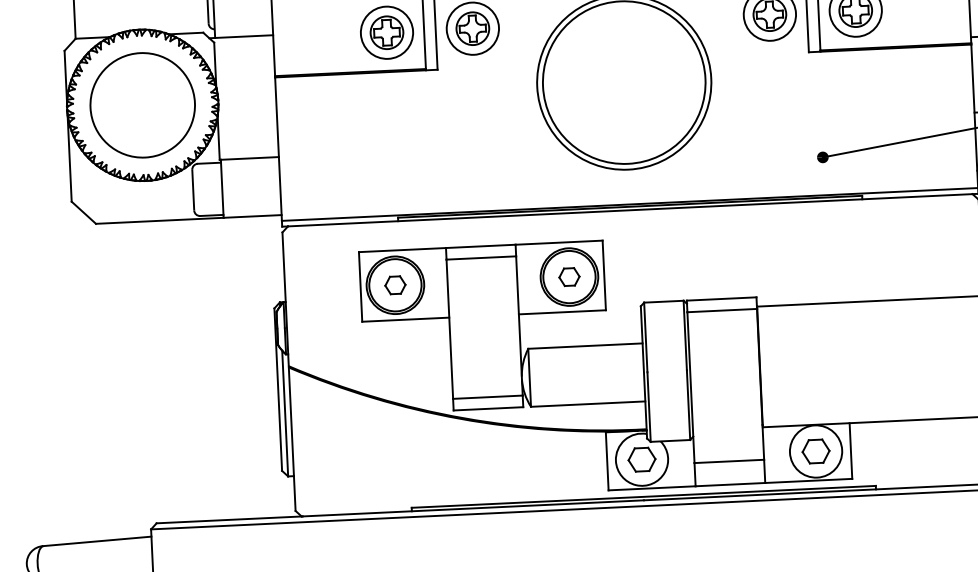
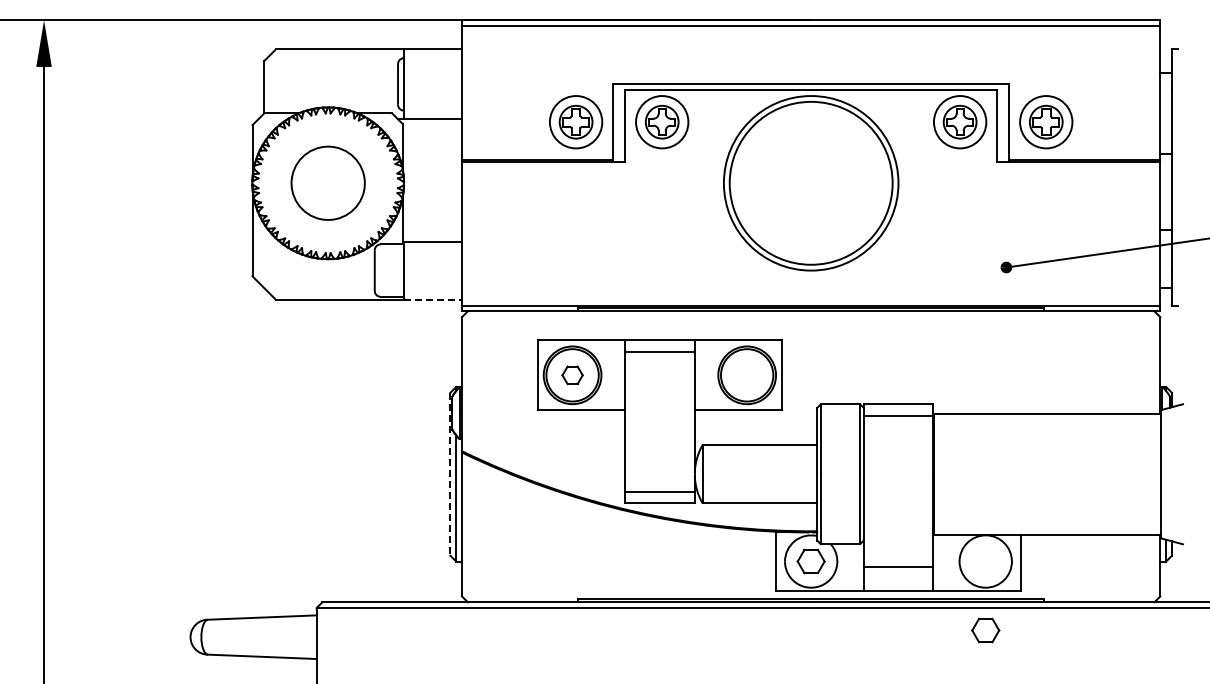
circle: (141, 104) -> (327, 182), size x0.7
line: (253, 216) -> (433, 299), solid -> dashed
part: (569, 277) -> (747, 375), removed
line: (278, 389) -> (450, 474), solid -> dashed
part: (815, 451) -> (985, 630), moved

